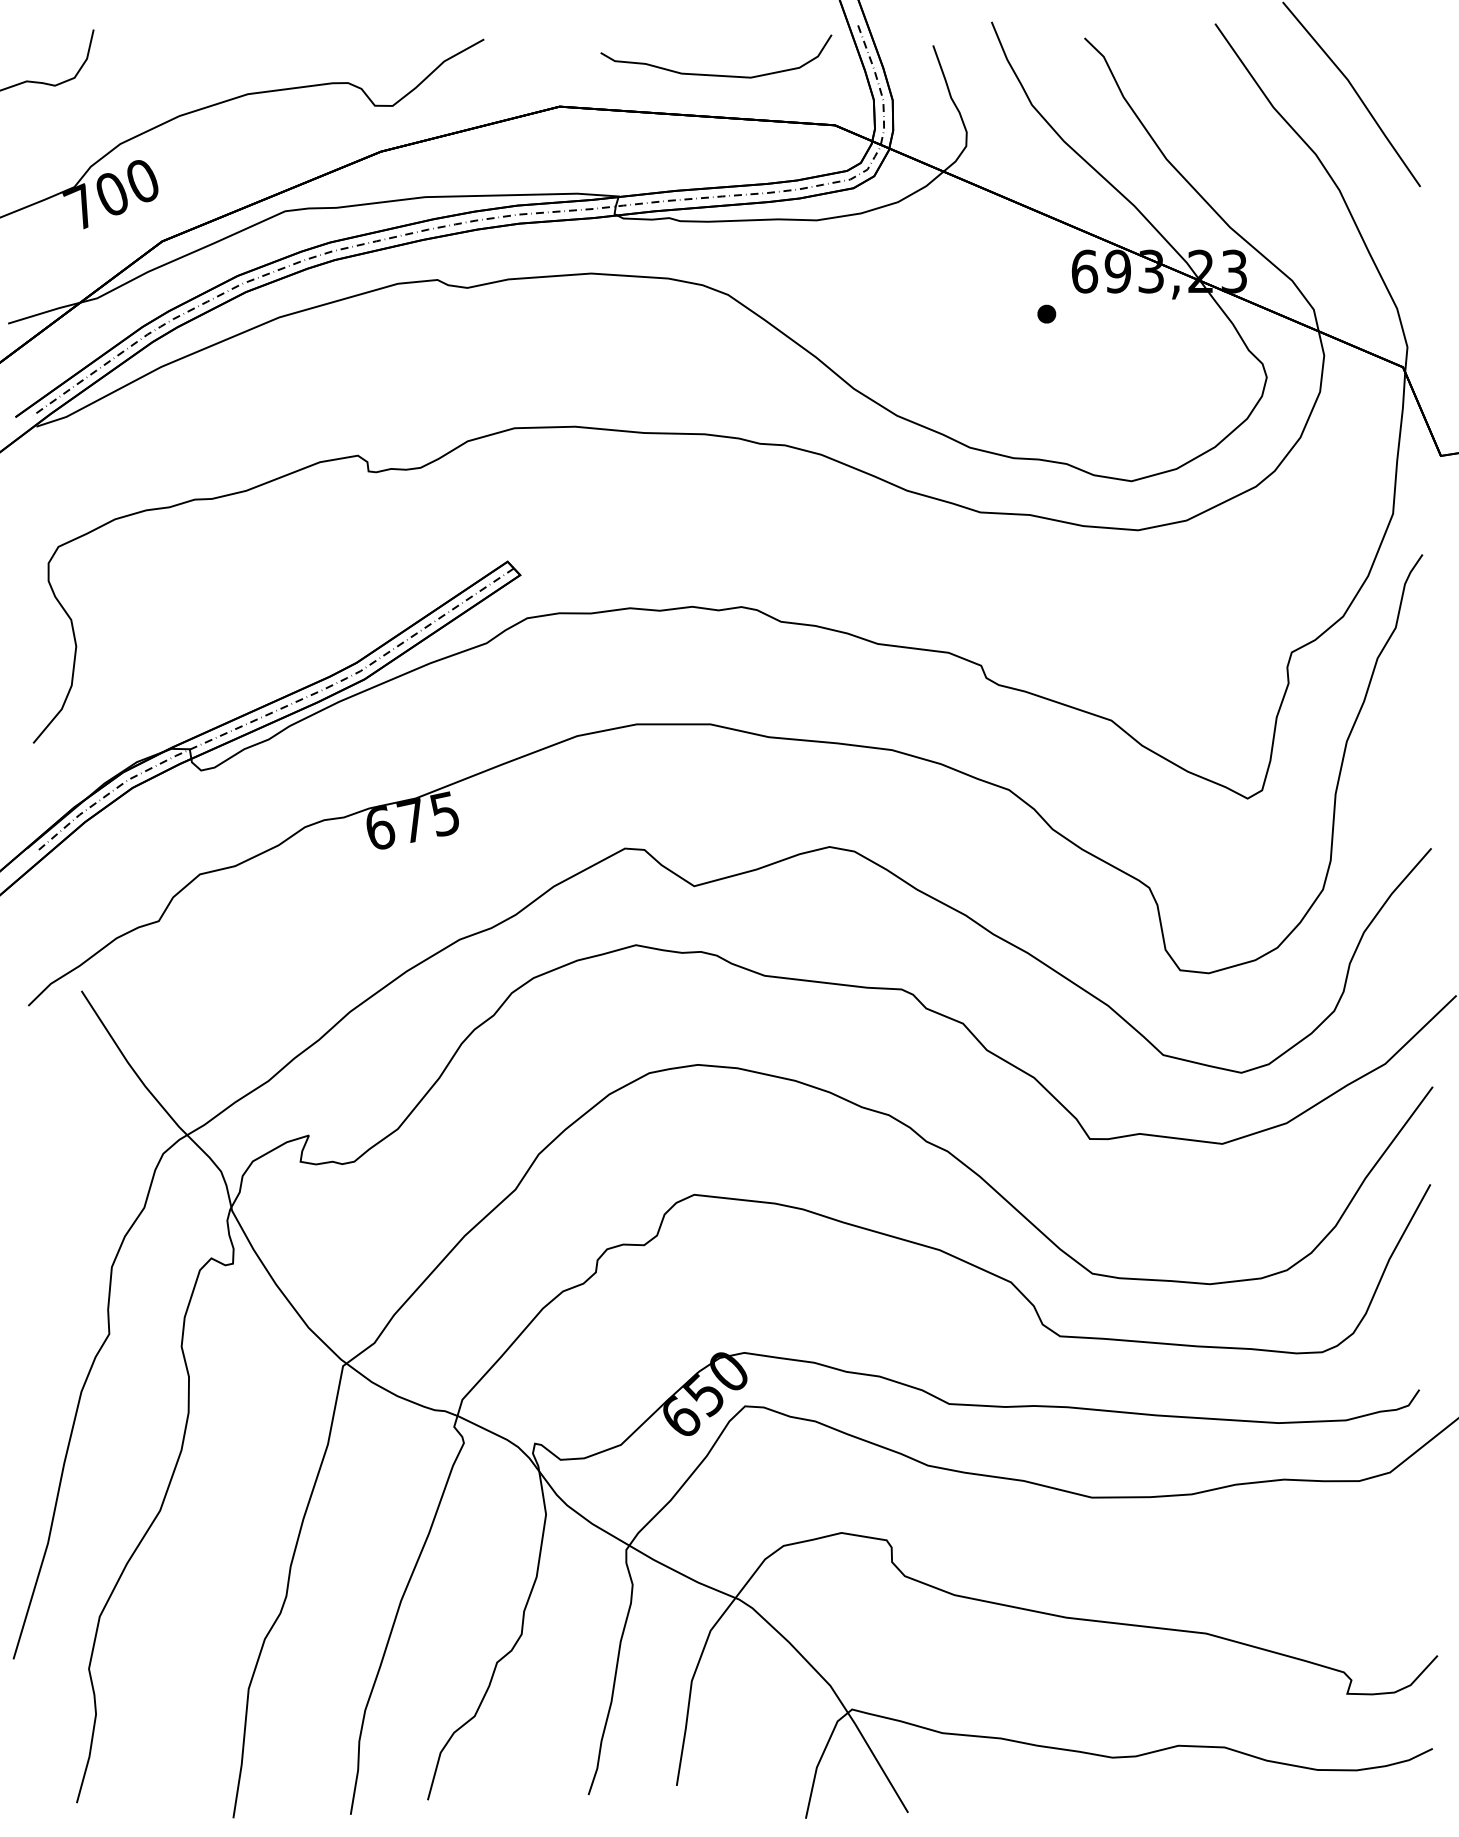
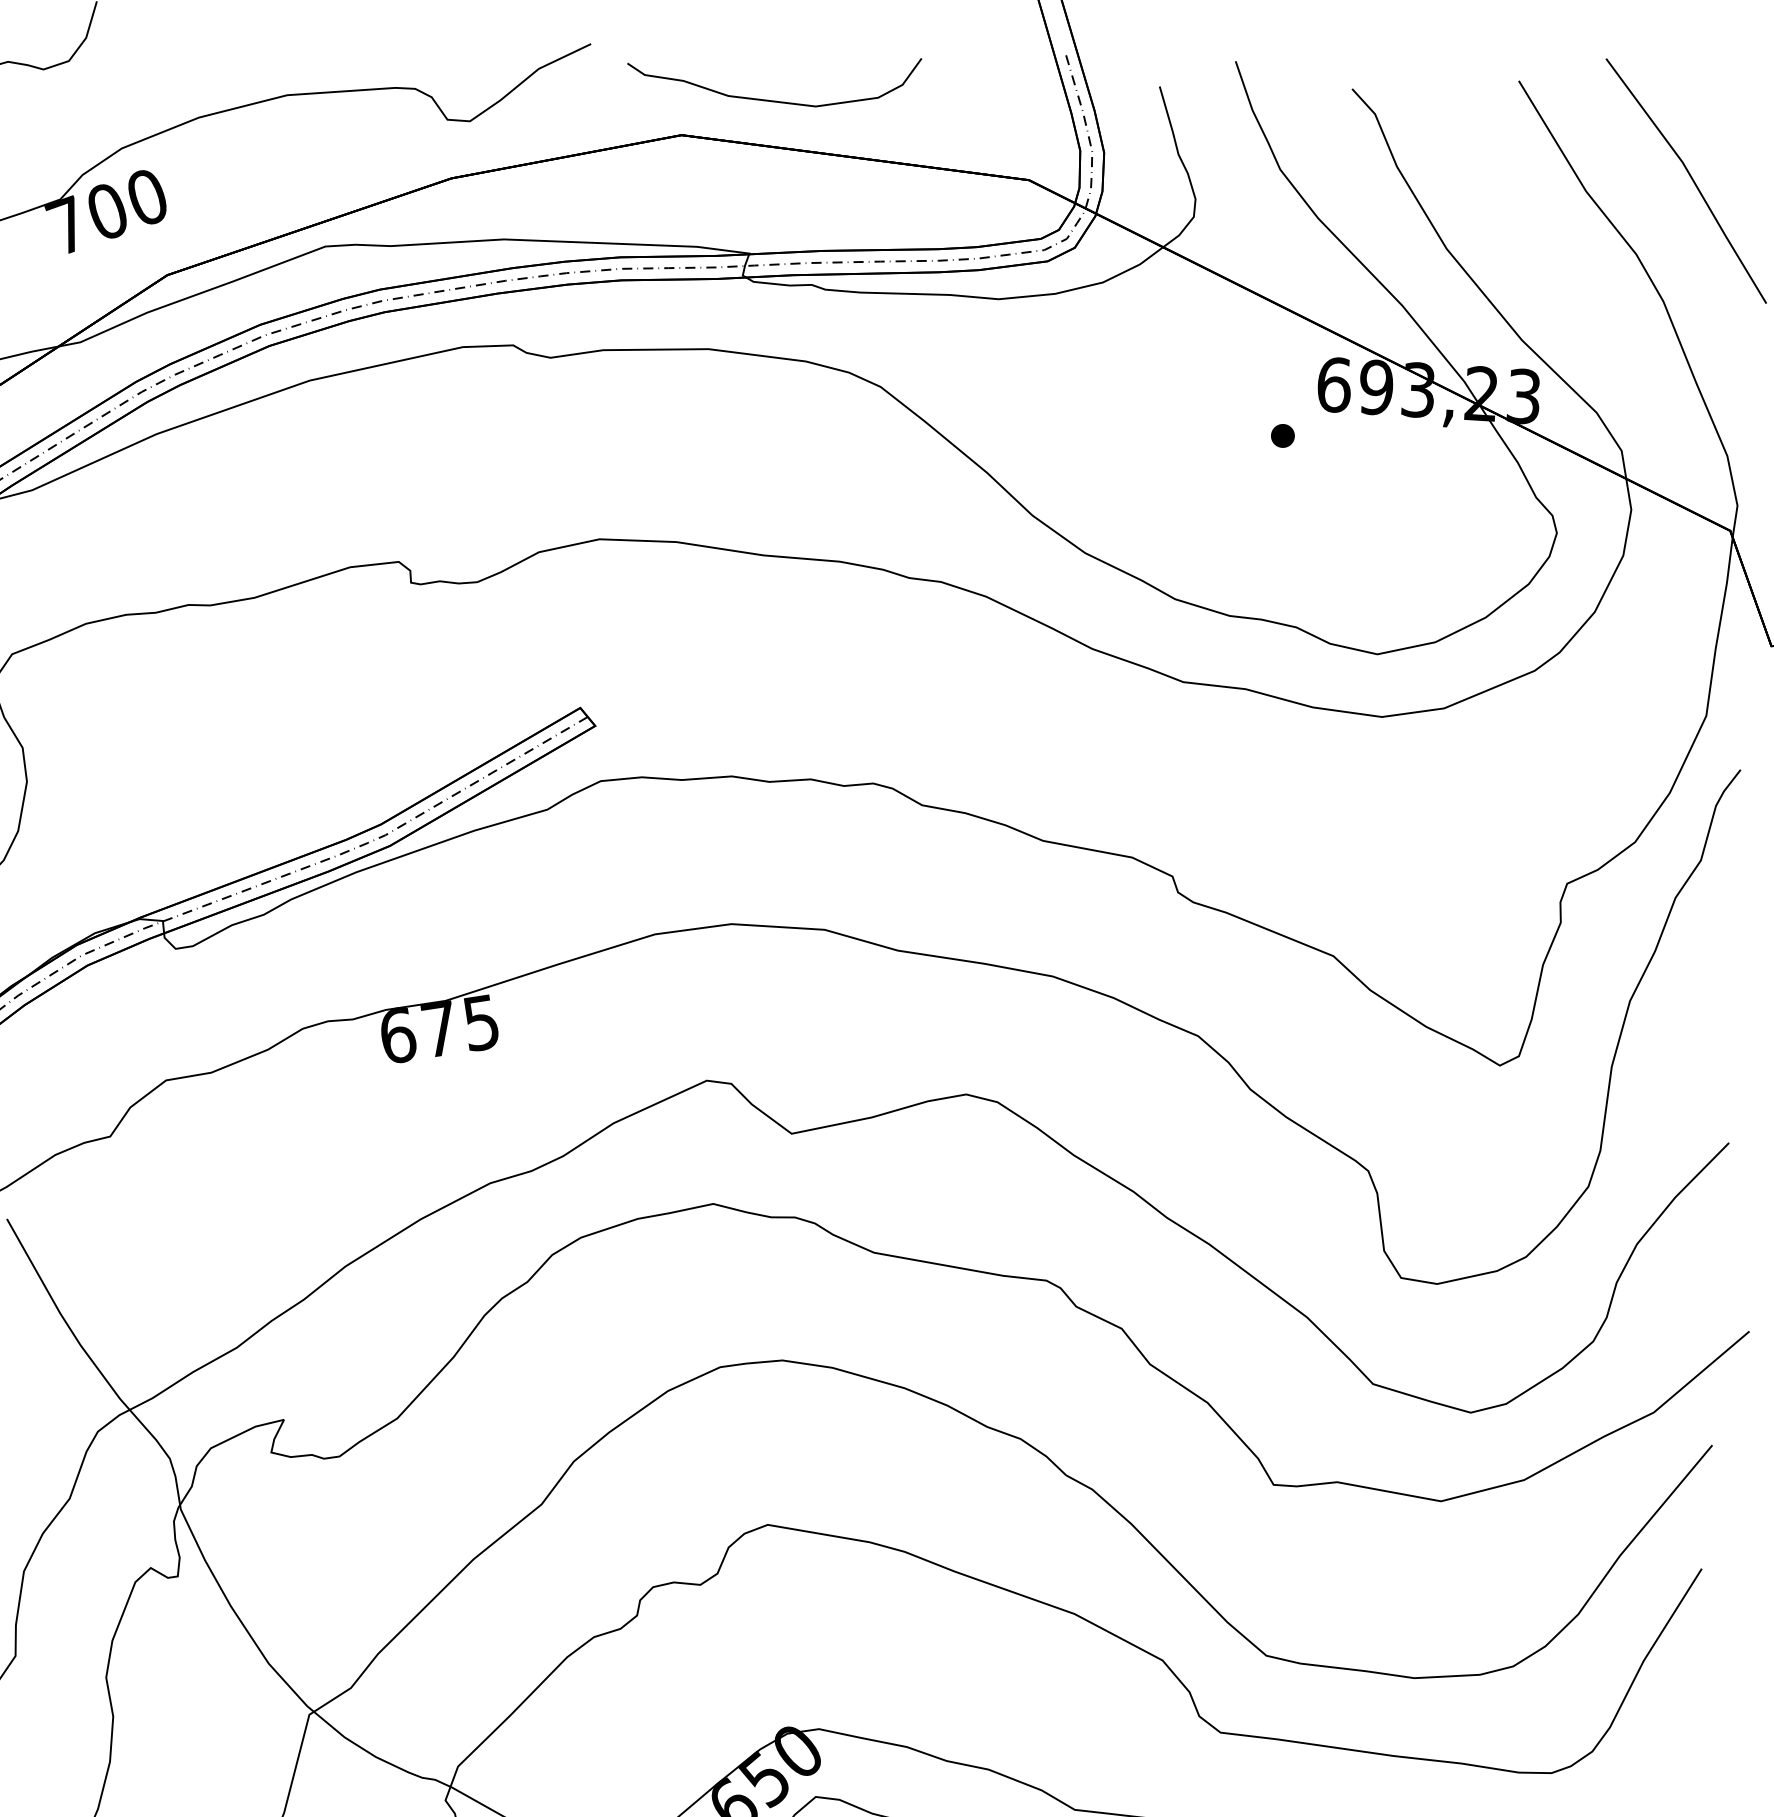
curve: (716, 74) -> (772, 99), moved

